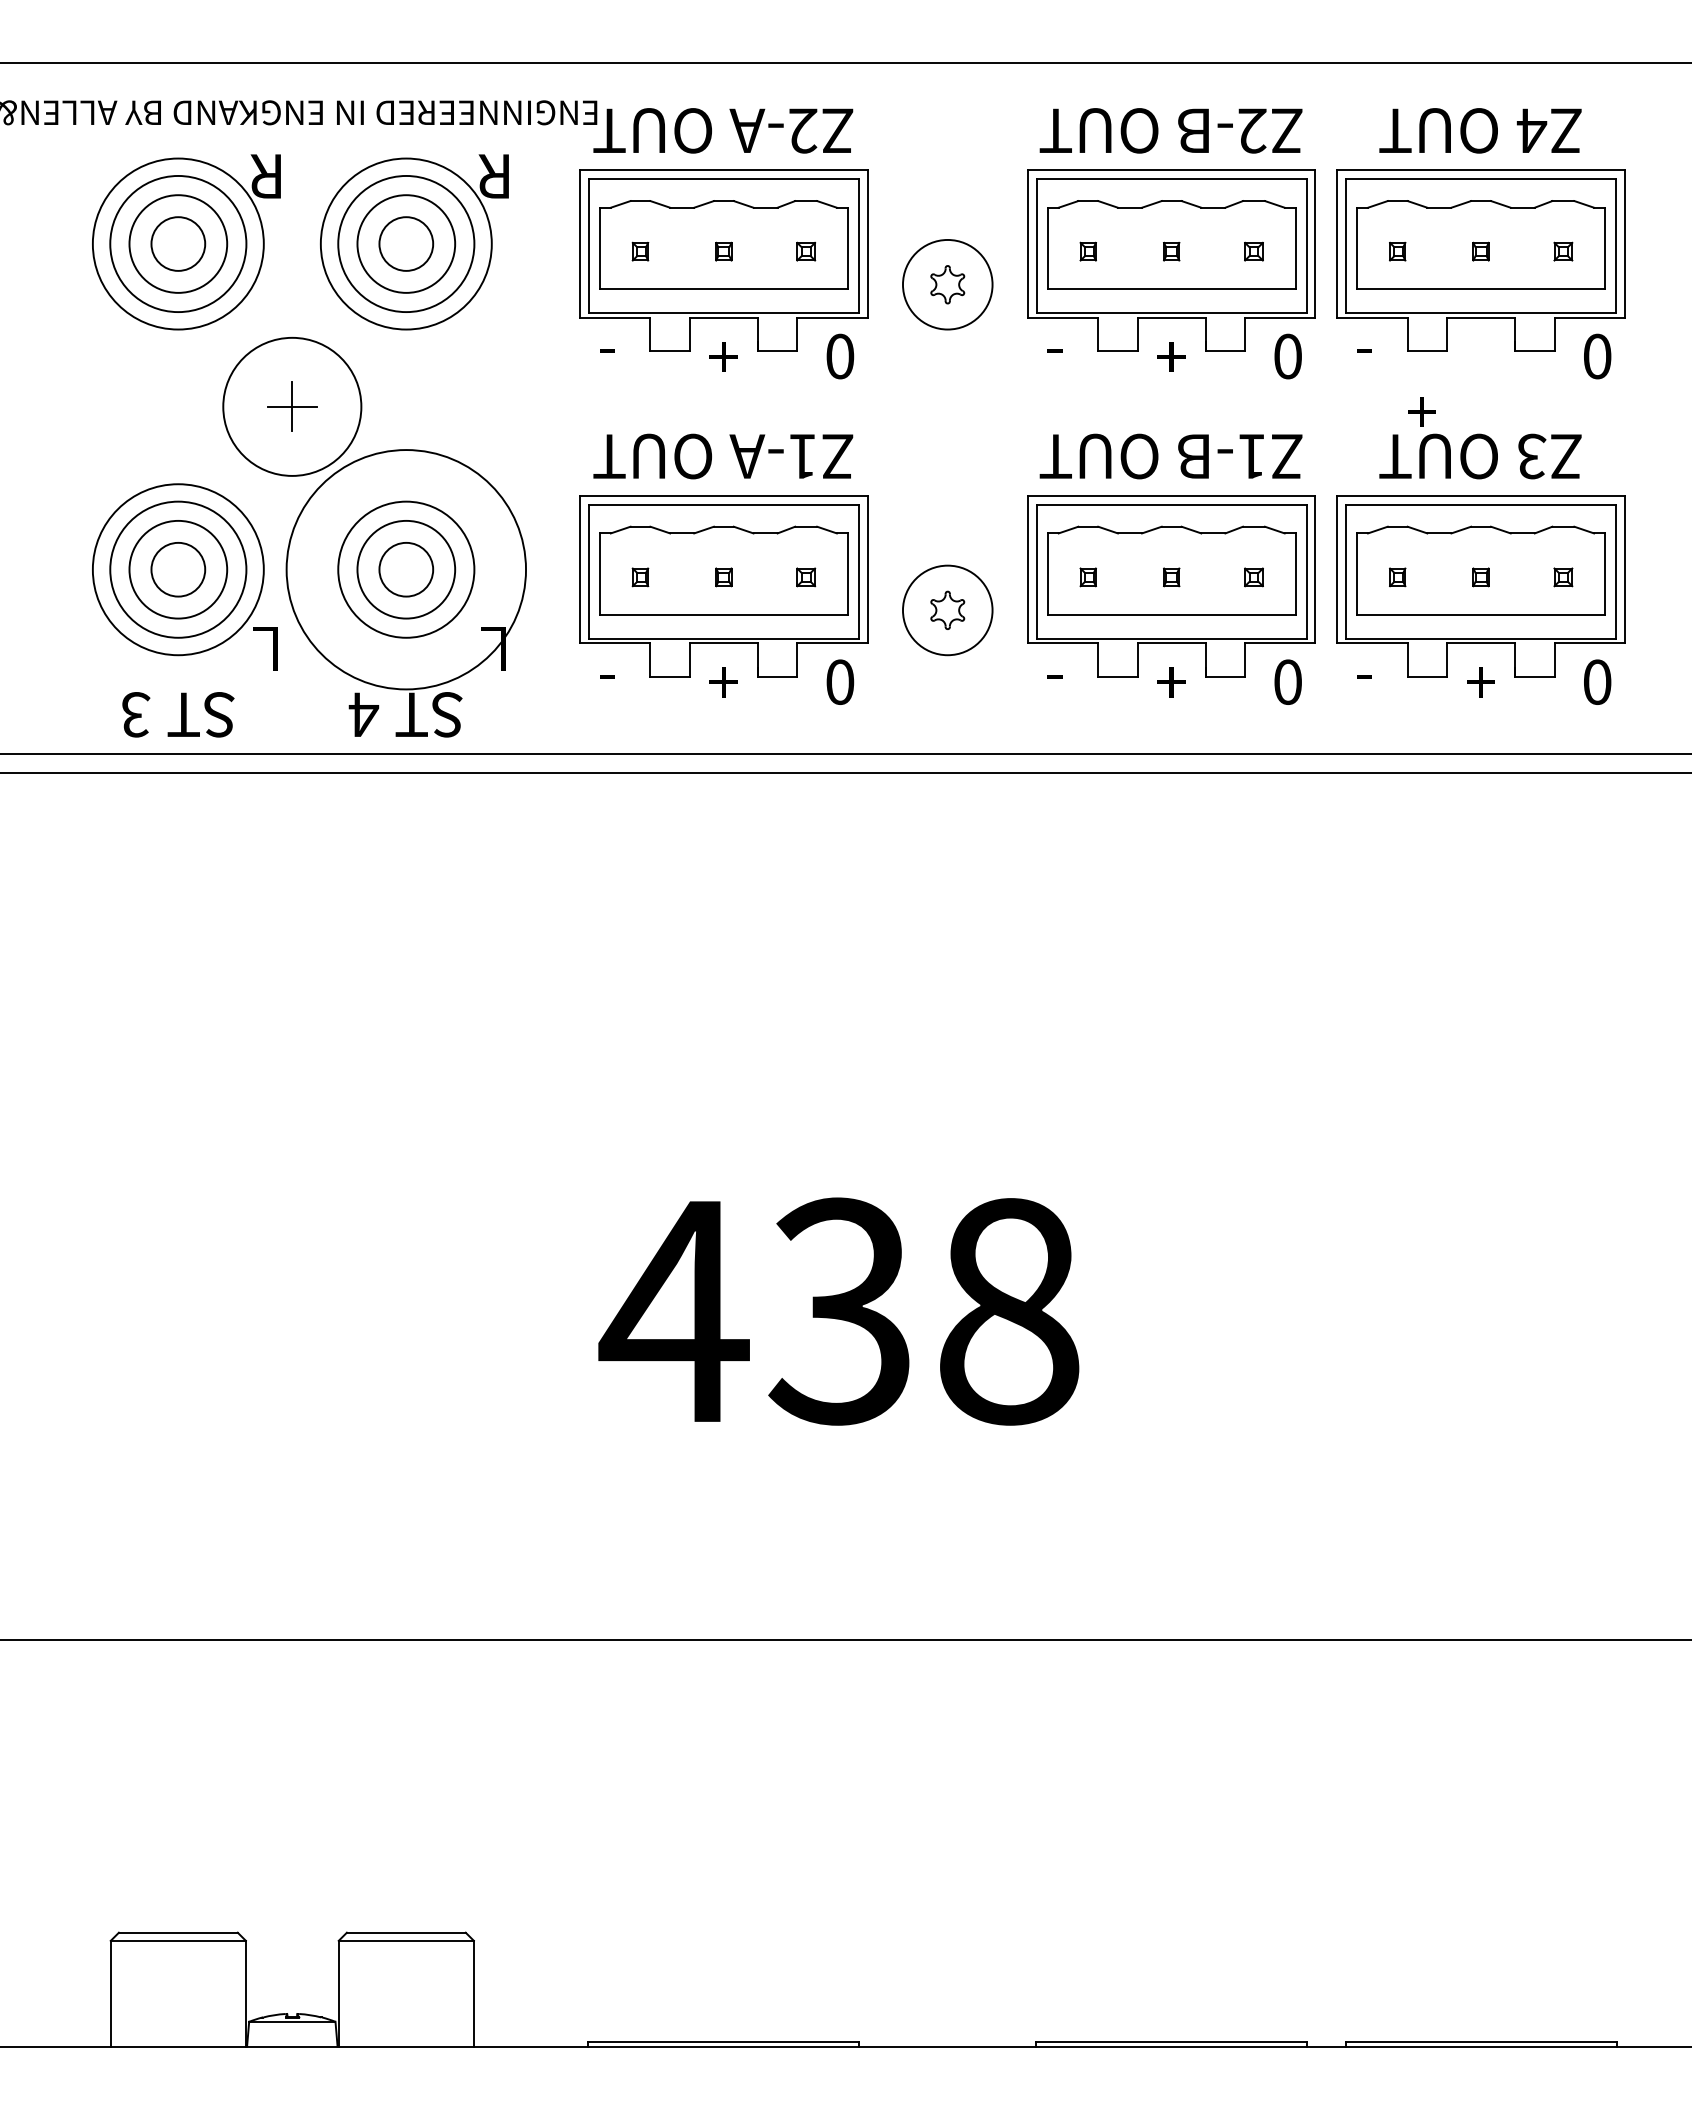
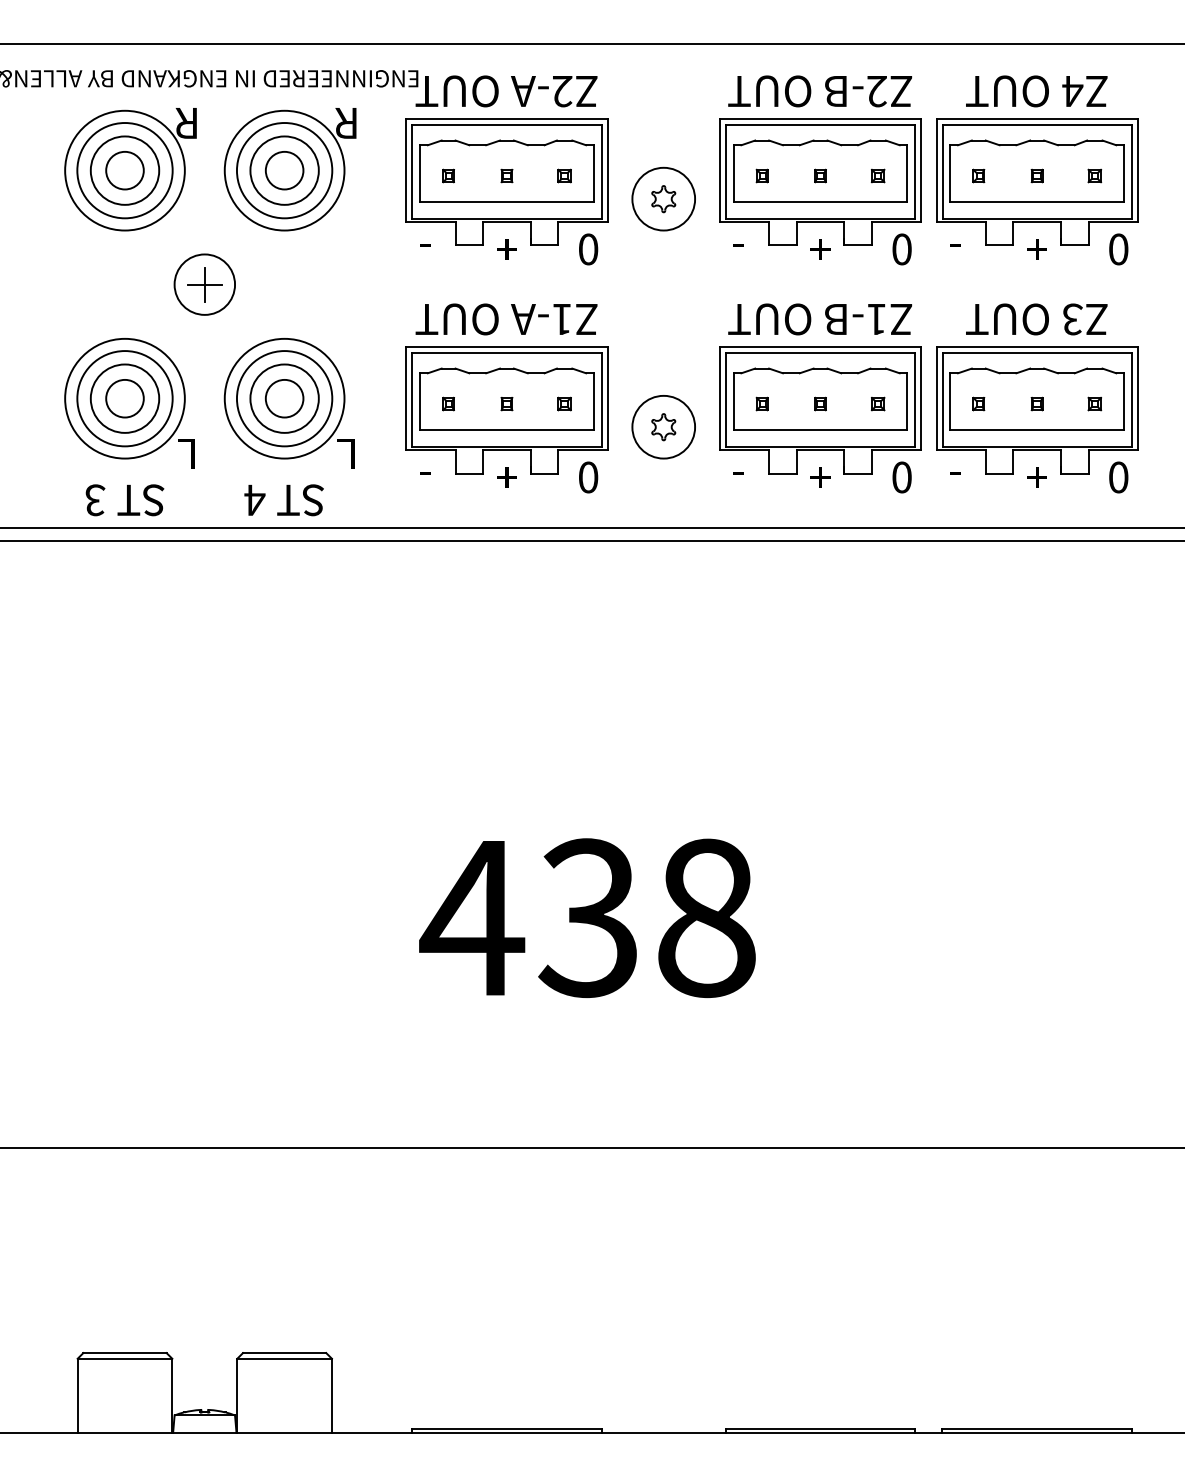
circle: (292, 406) -> (204, 284), size x0.62
text: (1421, 411) -> (1036, 249), moved
circle: (405, 569) -> (284, 398), size x0.71

